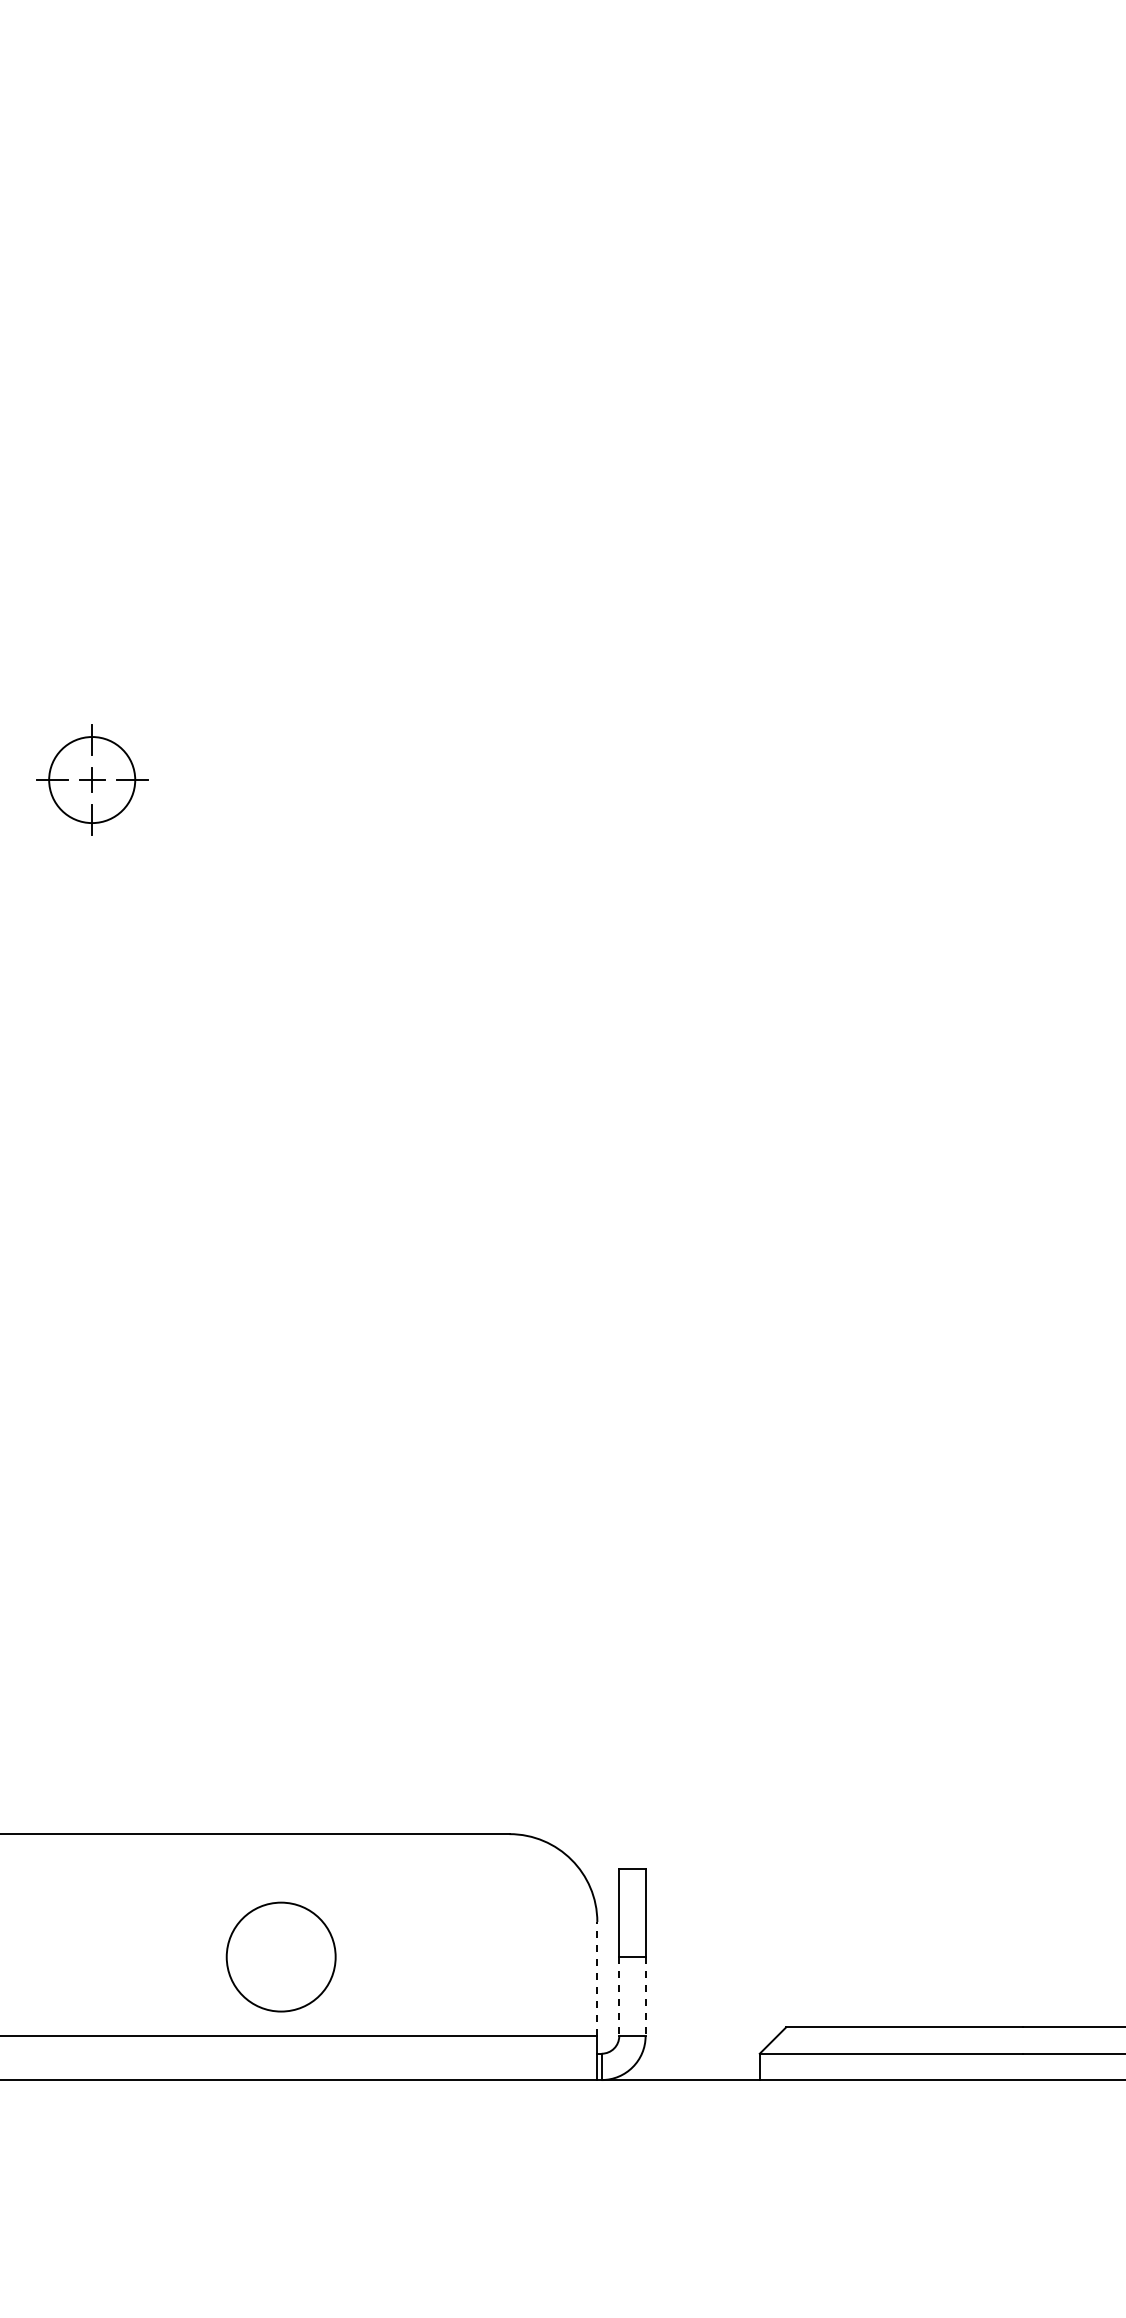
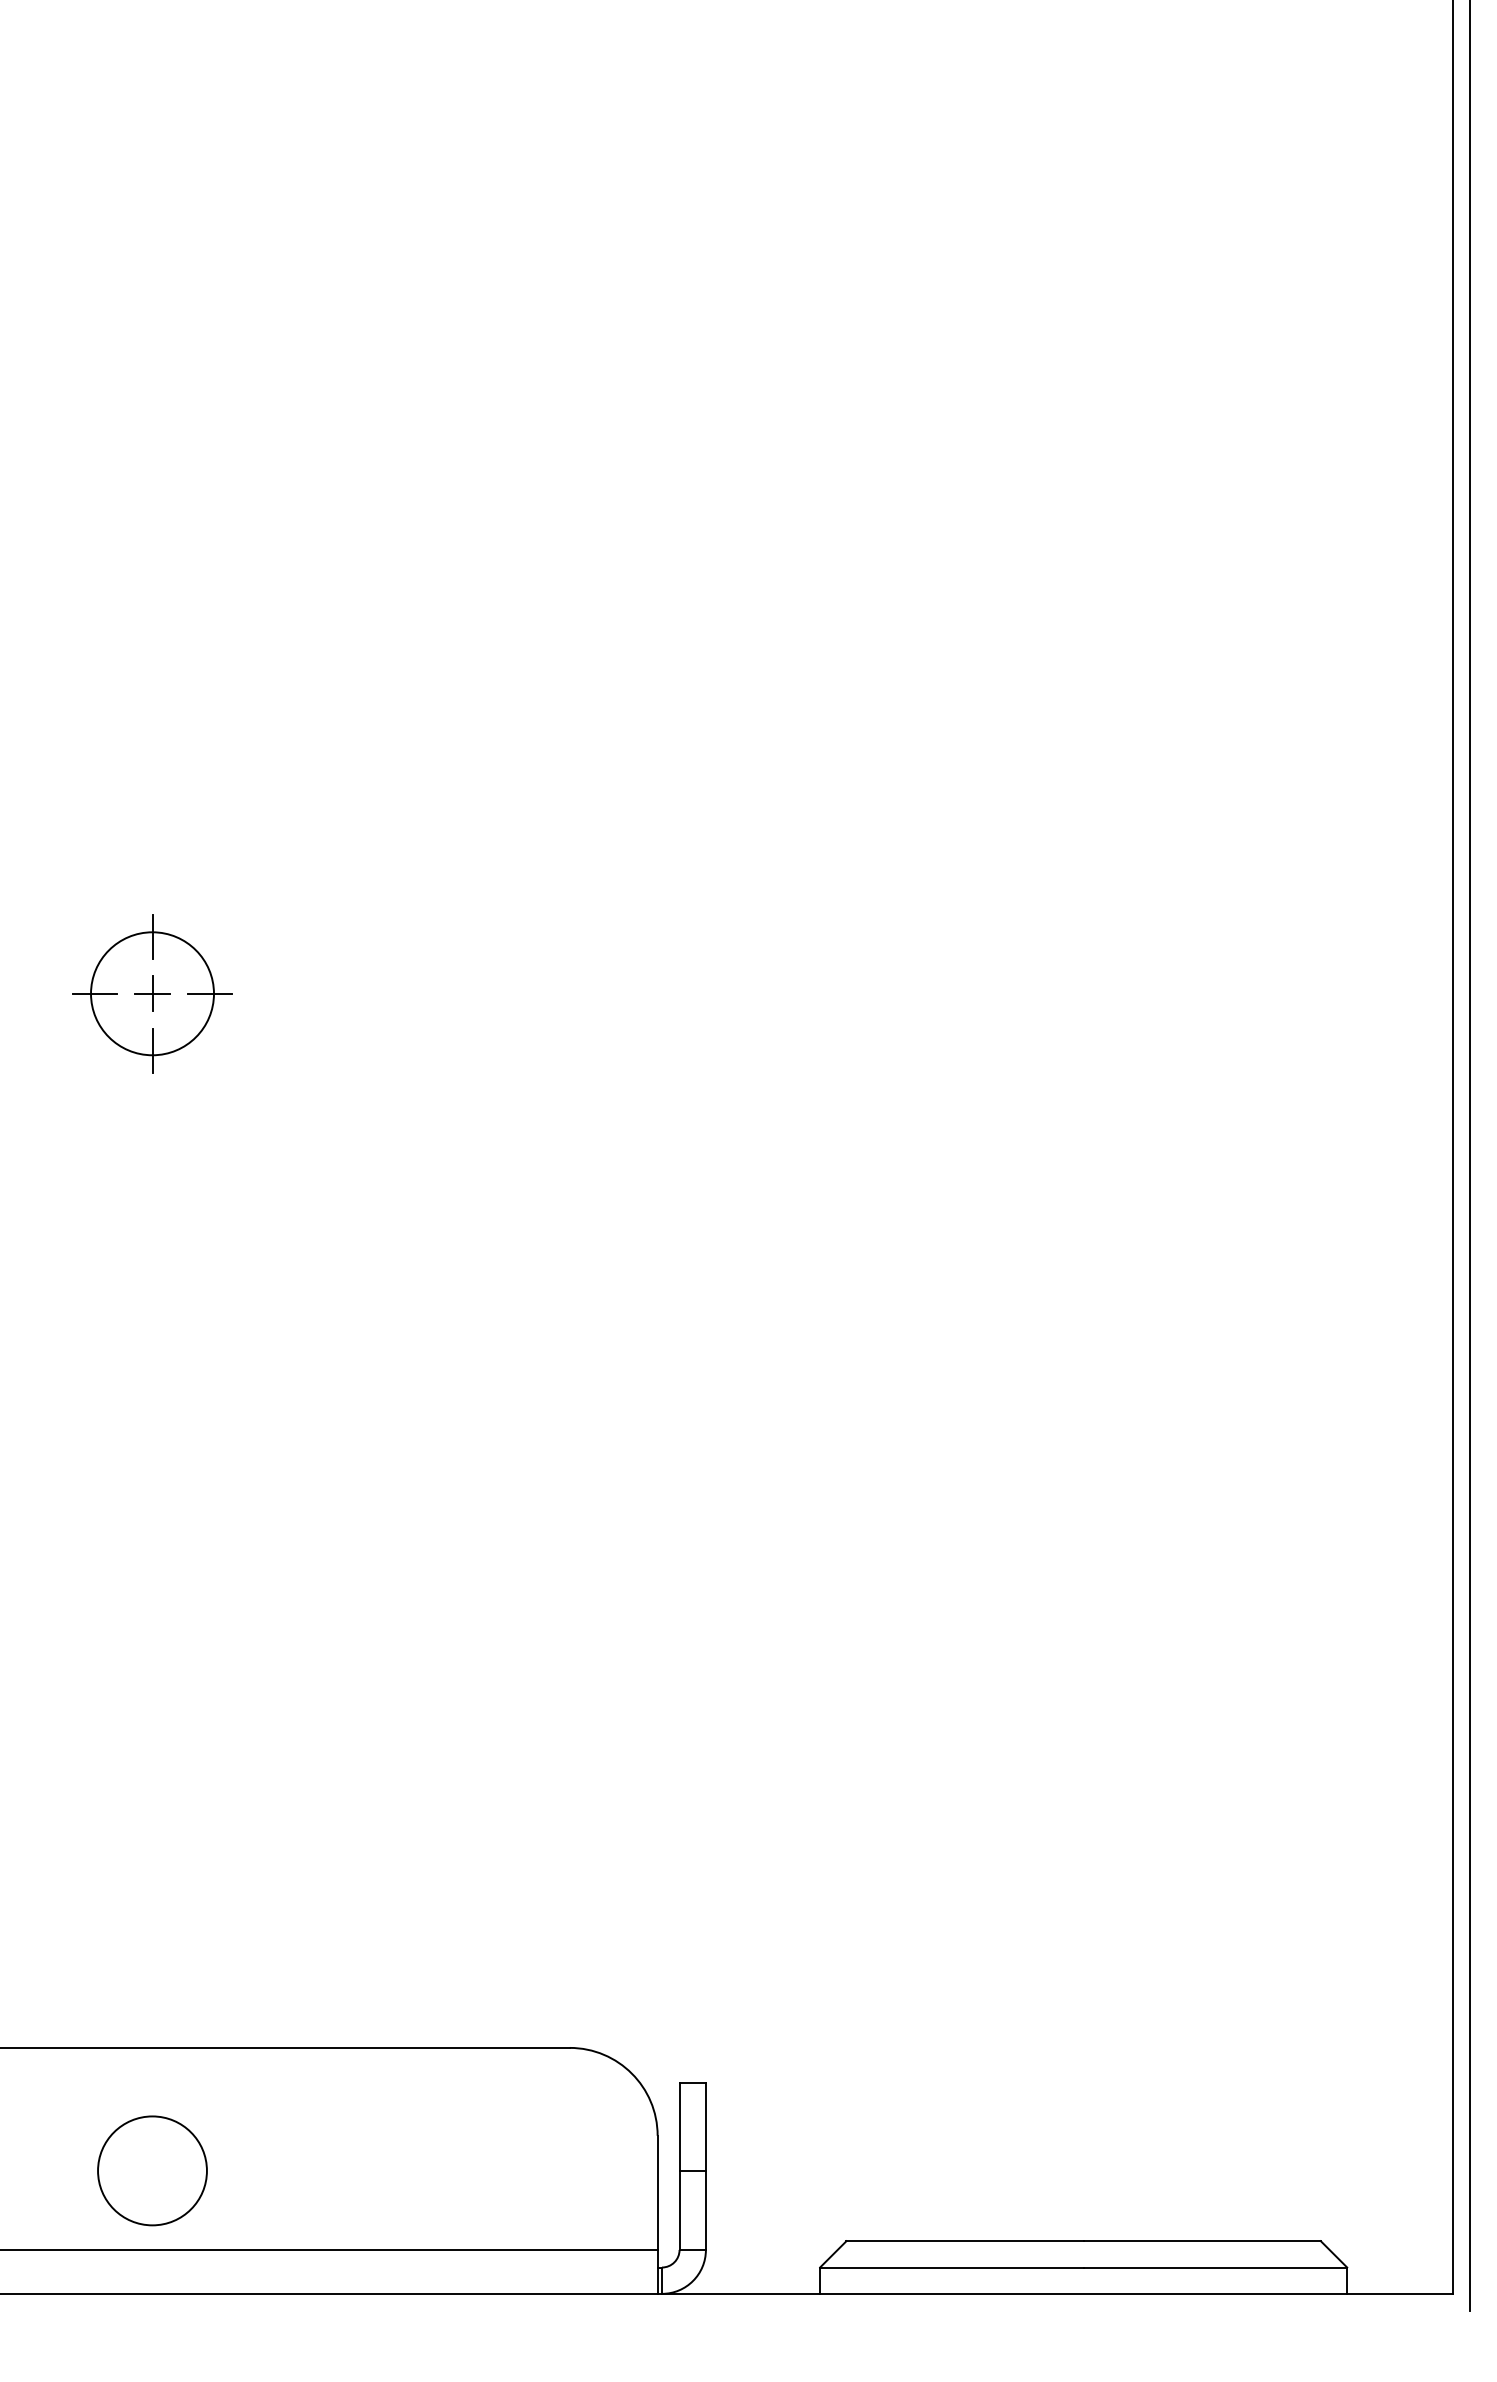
part: (92, 779) -> (152, 993), size x1.43
circle: (281, 1956) -> (152, 2170), moved
line: (597, 1978) -> (657, 2192), dashed -> solid
line: (619, 1996) -> (679, 2210), dashed -> solid
line: (645, 1996) -> (705, 2210), dashed -> solid

